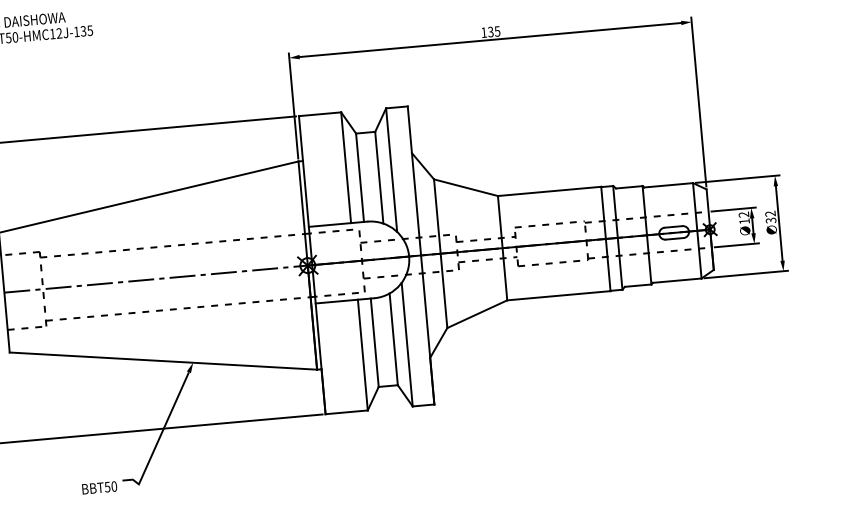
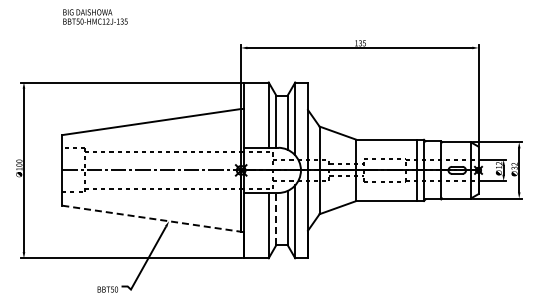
line: (374, 341) -> (276, 218), solid -> dashed
line: (164, 360) -> (152, 218), solid -> dashed

